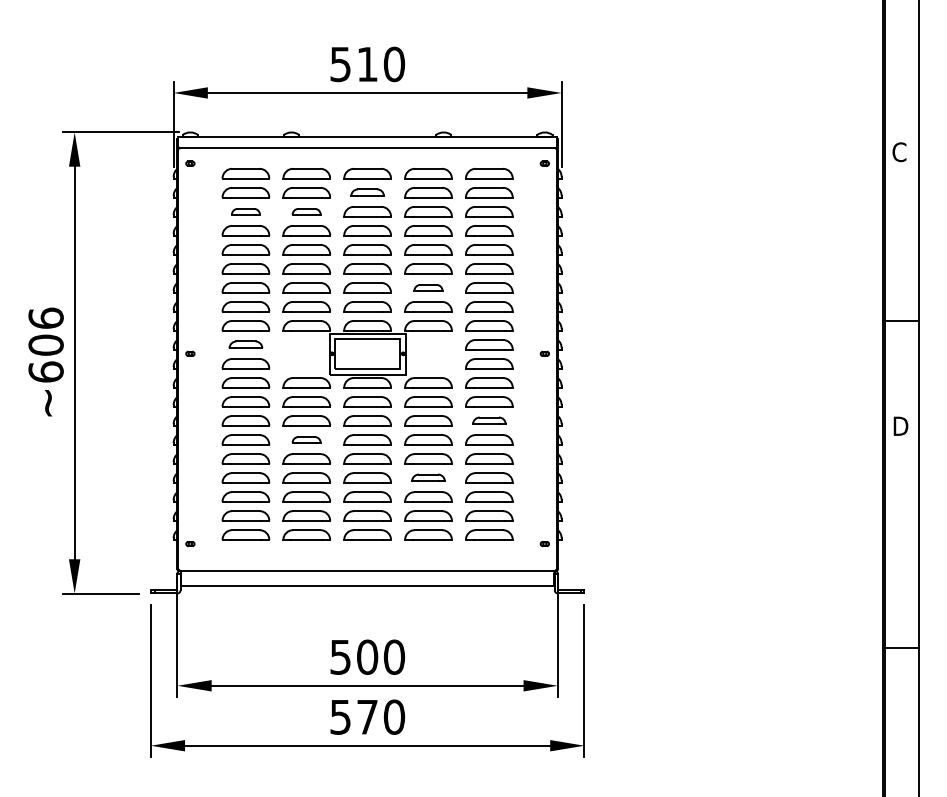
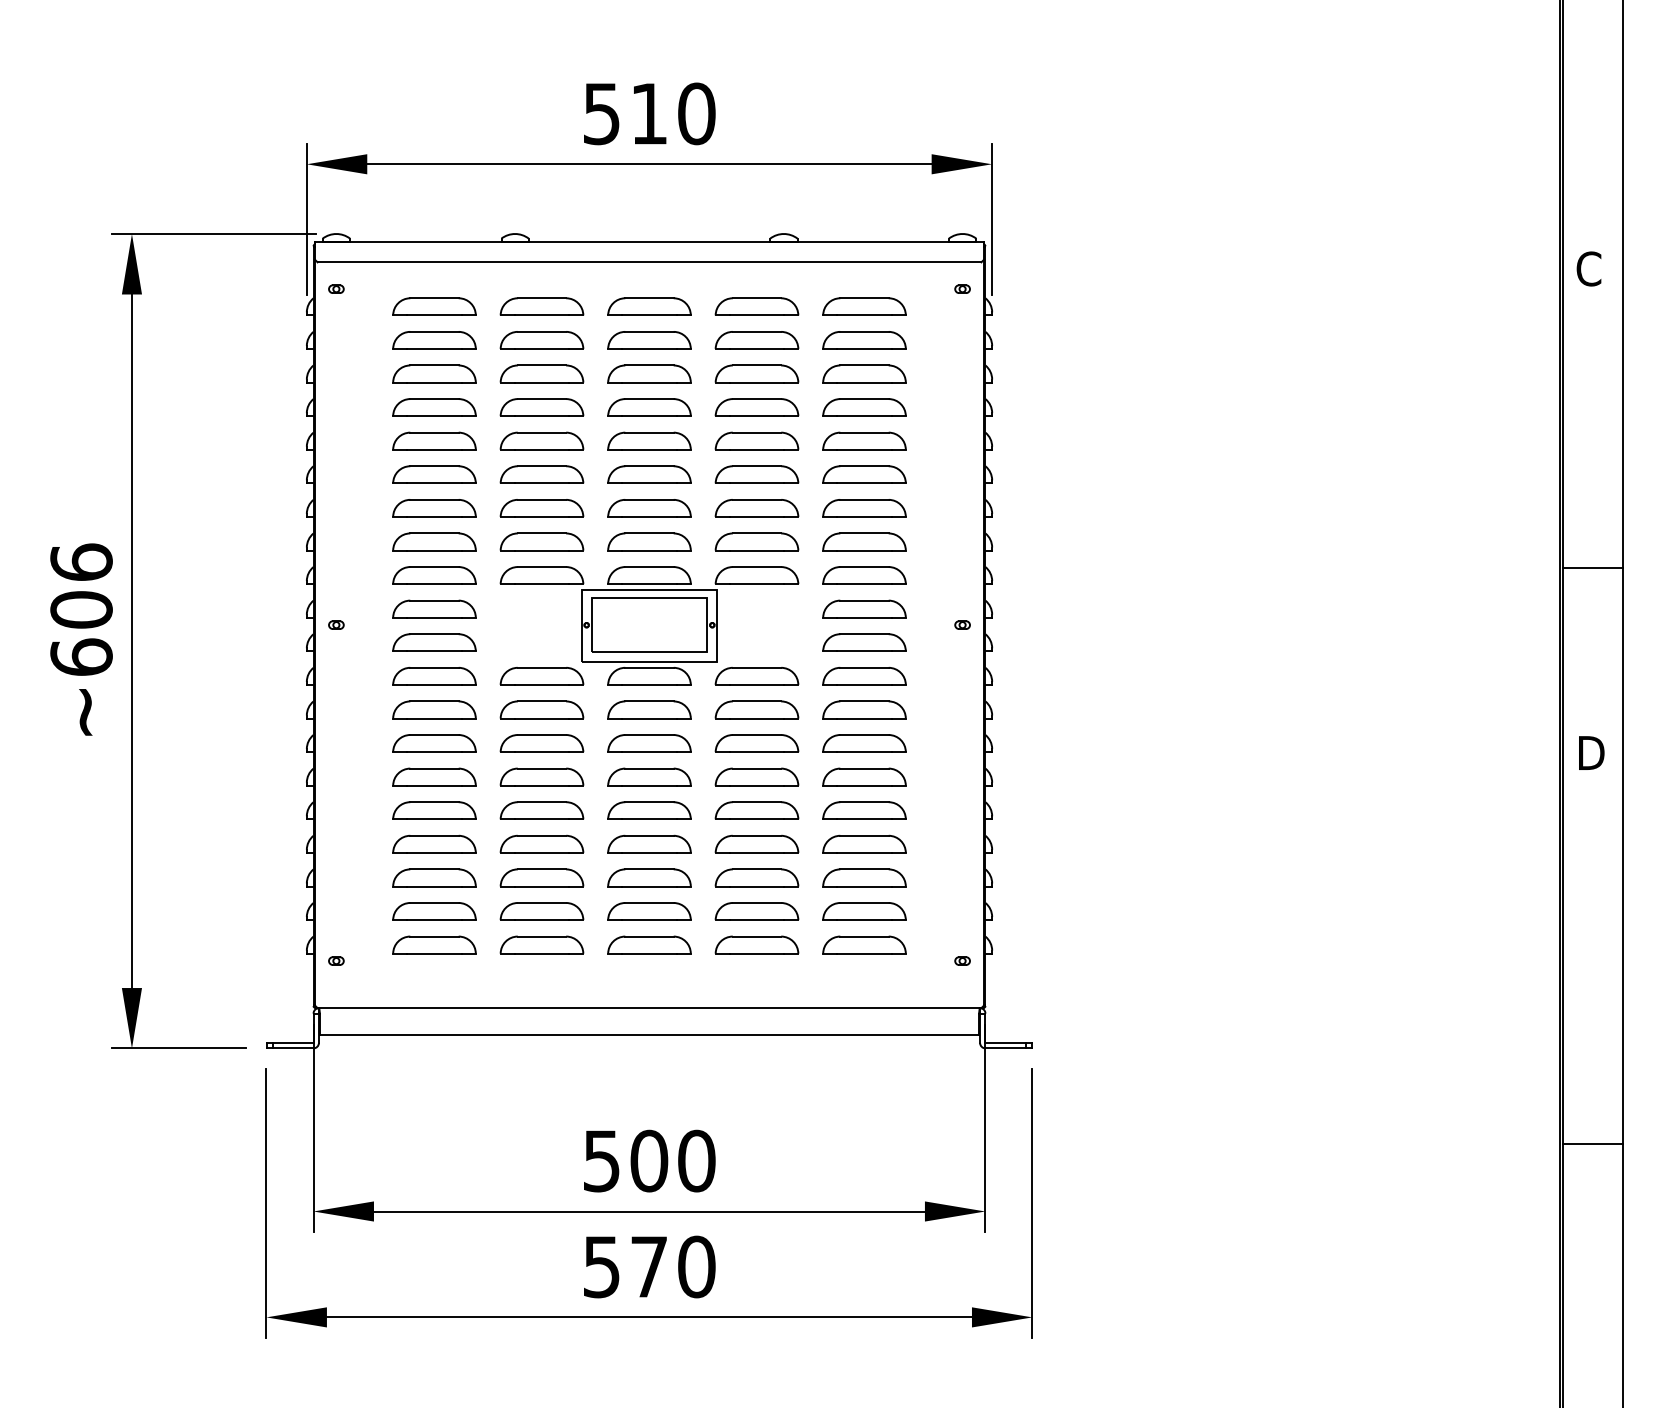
part: (367, 192) -> (649, 340), size x1.43
part: (245, 211) -> (433, 373), size x1.67
part: (306, 211) -> (541, 373), size x1.67
part: (428, 287) -> (757, 507), size x1.67
part: (245, 344) -> (433, 608), size x1.43
part: (489, 420) -> (864, 742), size x1.43
part: (306, 439) -> (541, 776), size x1.67
part: (428, 477) -> (757, 843), size x1.43

